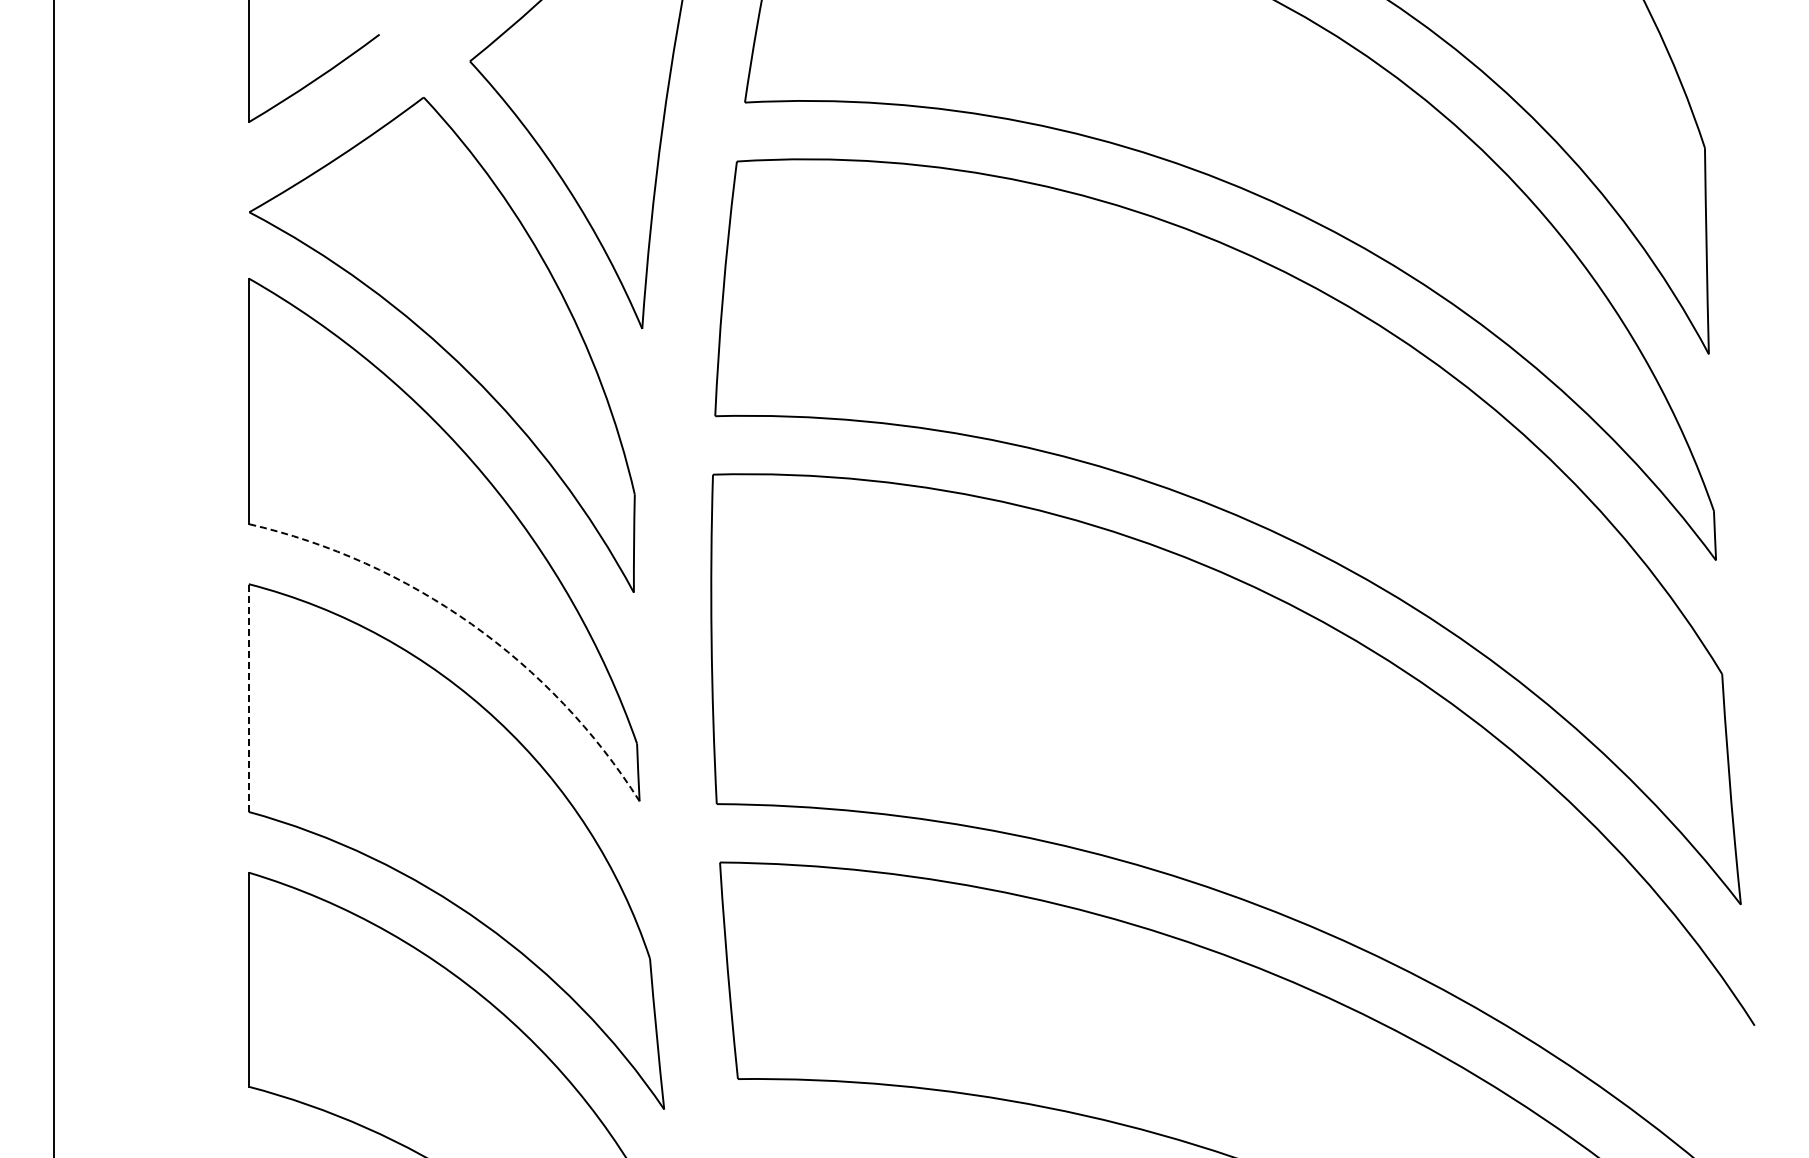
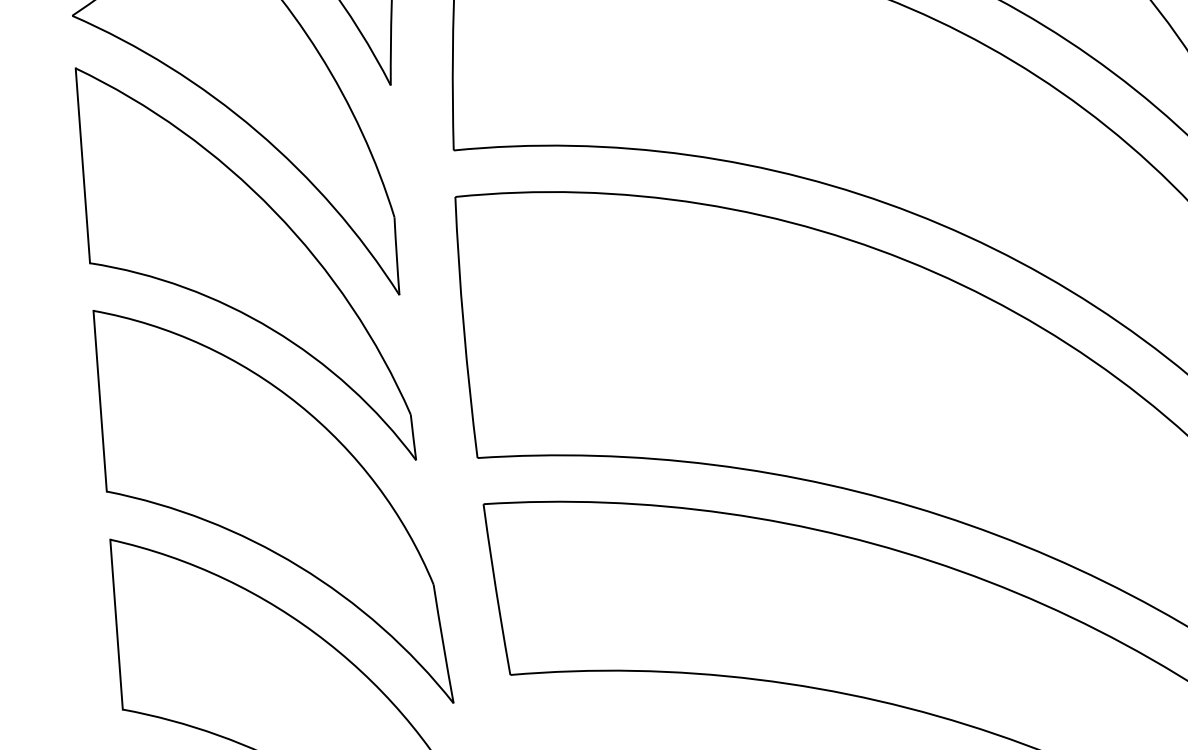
arc: (471, 624) -> (272, 329), dashed -> solid
line: (248, 698) -> (99, 401), dashed -> solid

